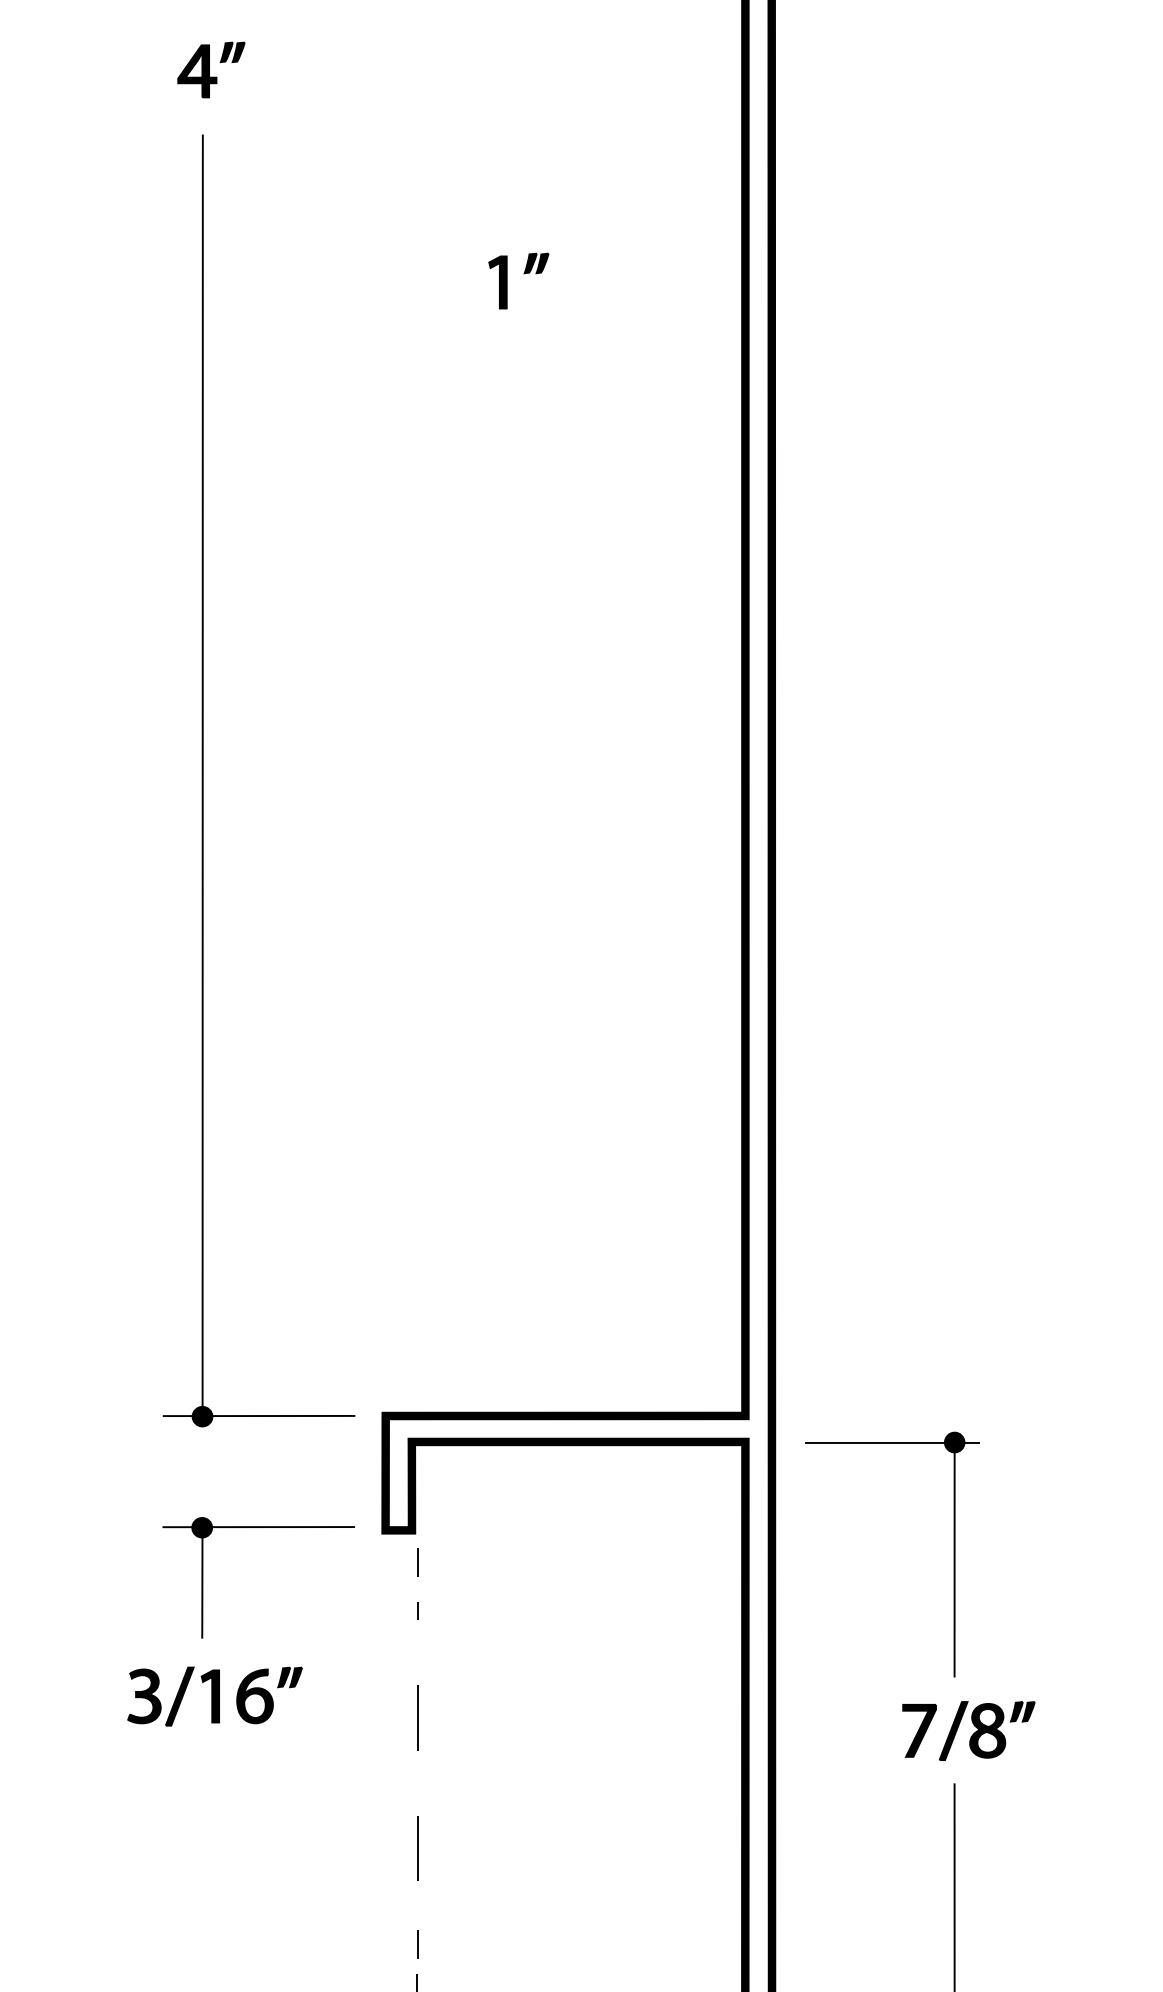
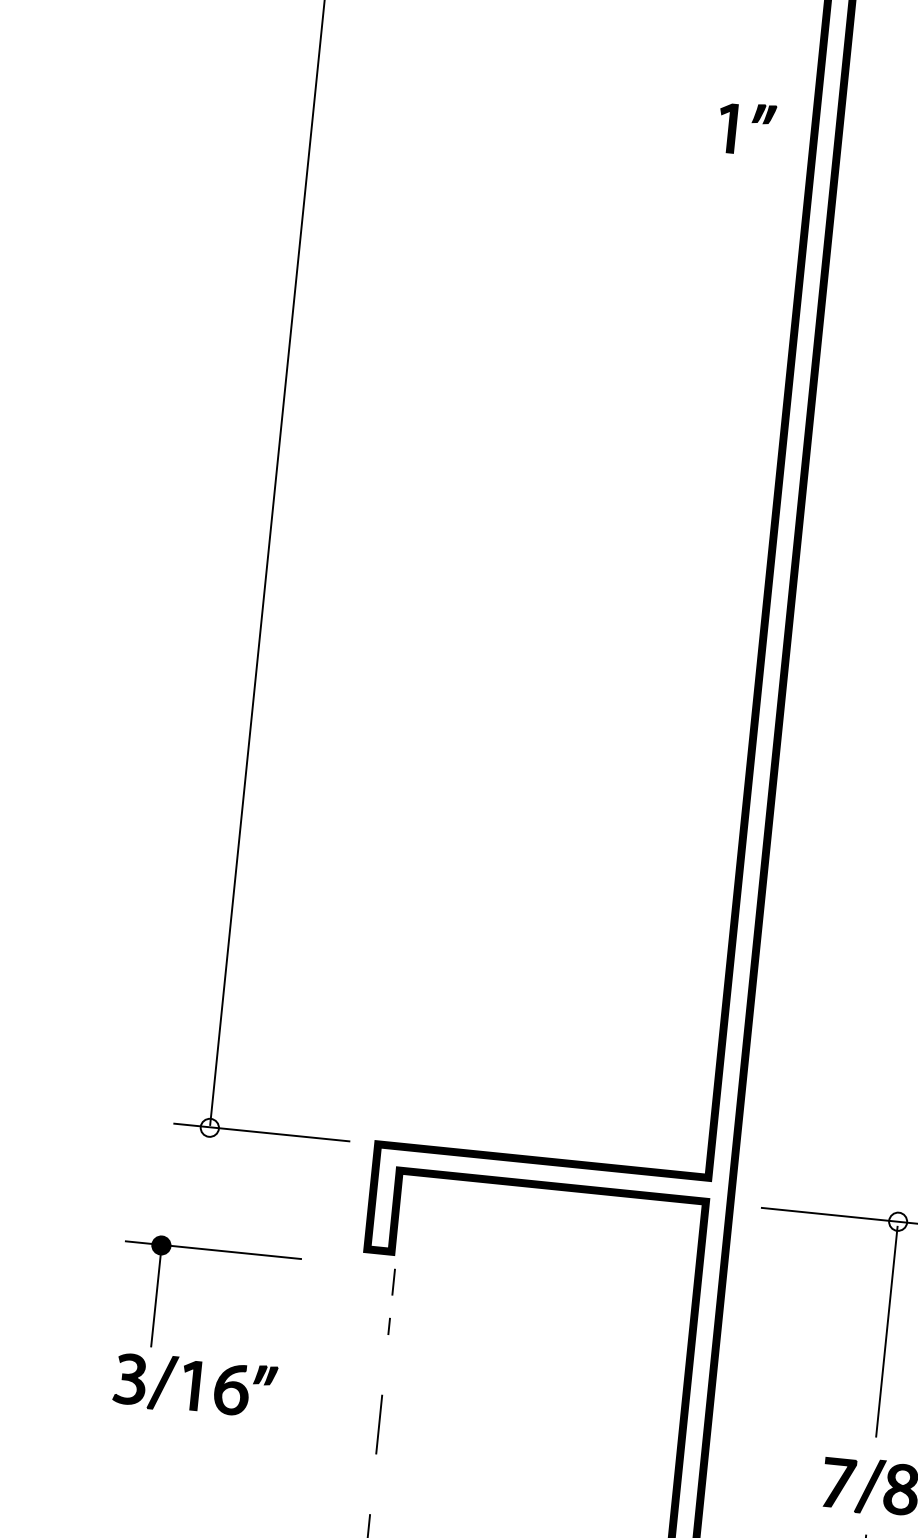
part: (523, 274) -> (751, 123), moved
fill: (202, 1416) -> (209, 1127), removed
fill: (954, 1442) -> (897, 1221), removed
part: (258, 1527) -> (213, 1250), moved

